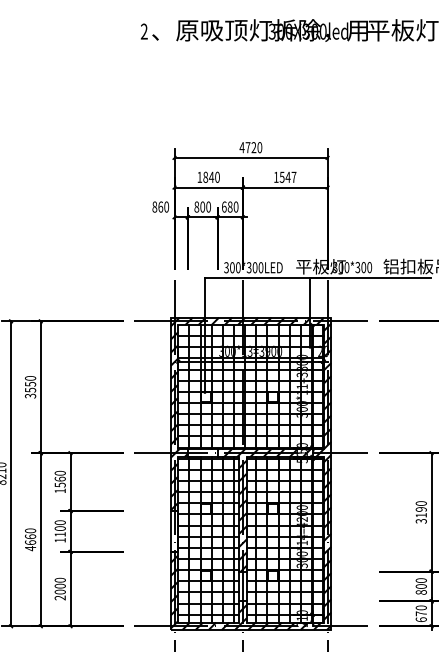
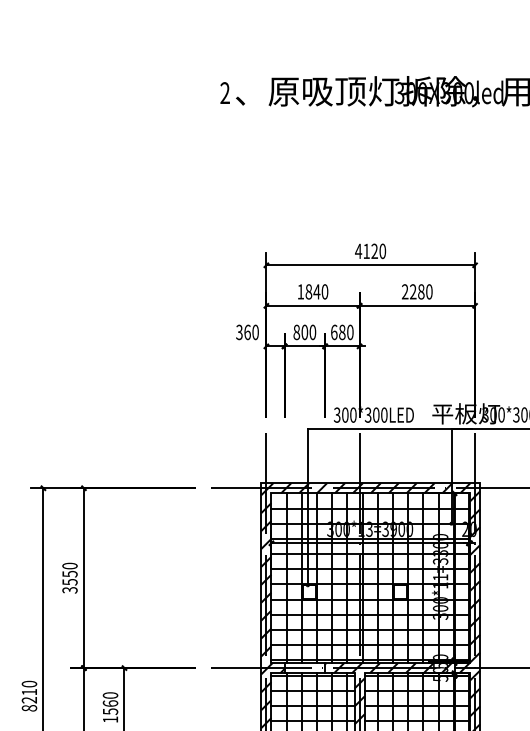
text: (247, 147) -> (365, 251), 4720 -> 4120
text: (284, 176) -> (416, 290), 1547 -> 2280
text: (154, 206) -> (239, 331), 860 -> 360

